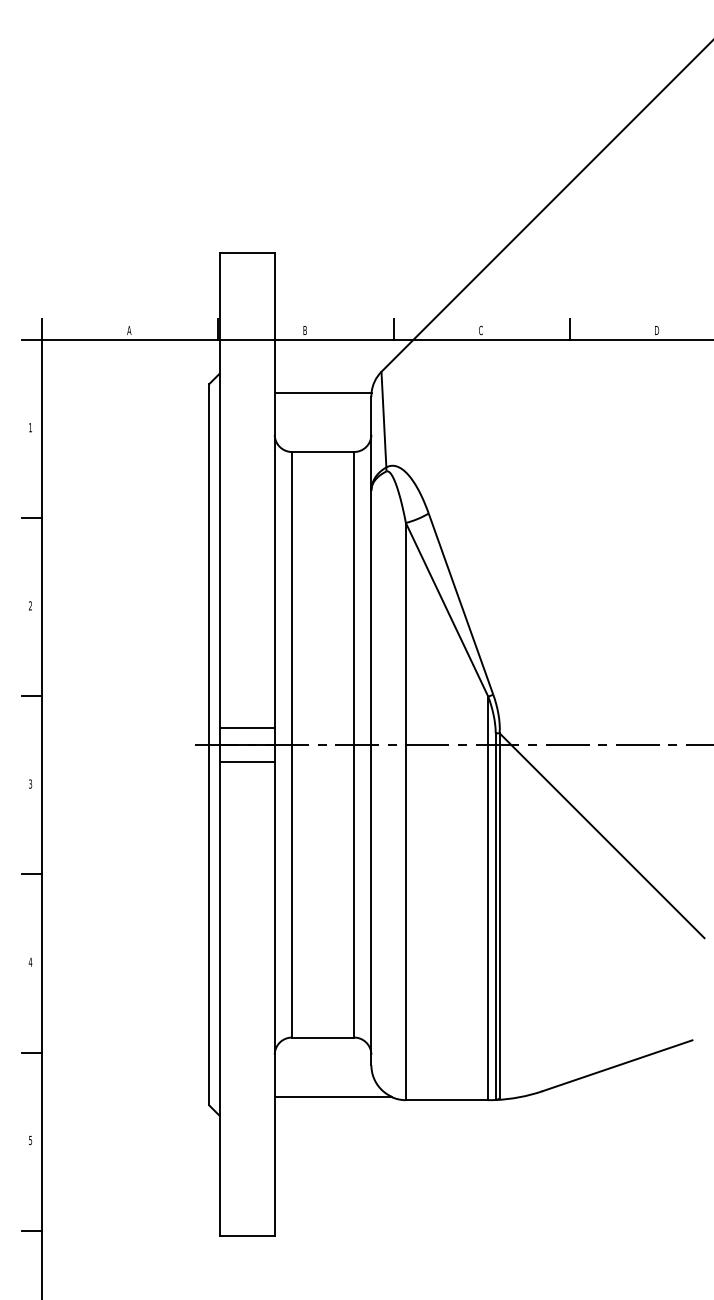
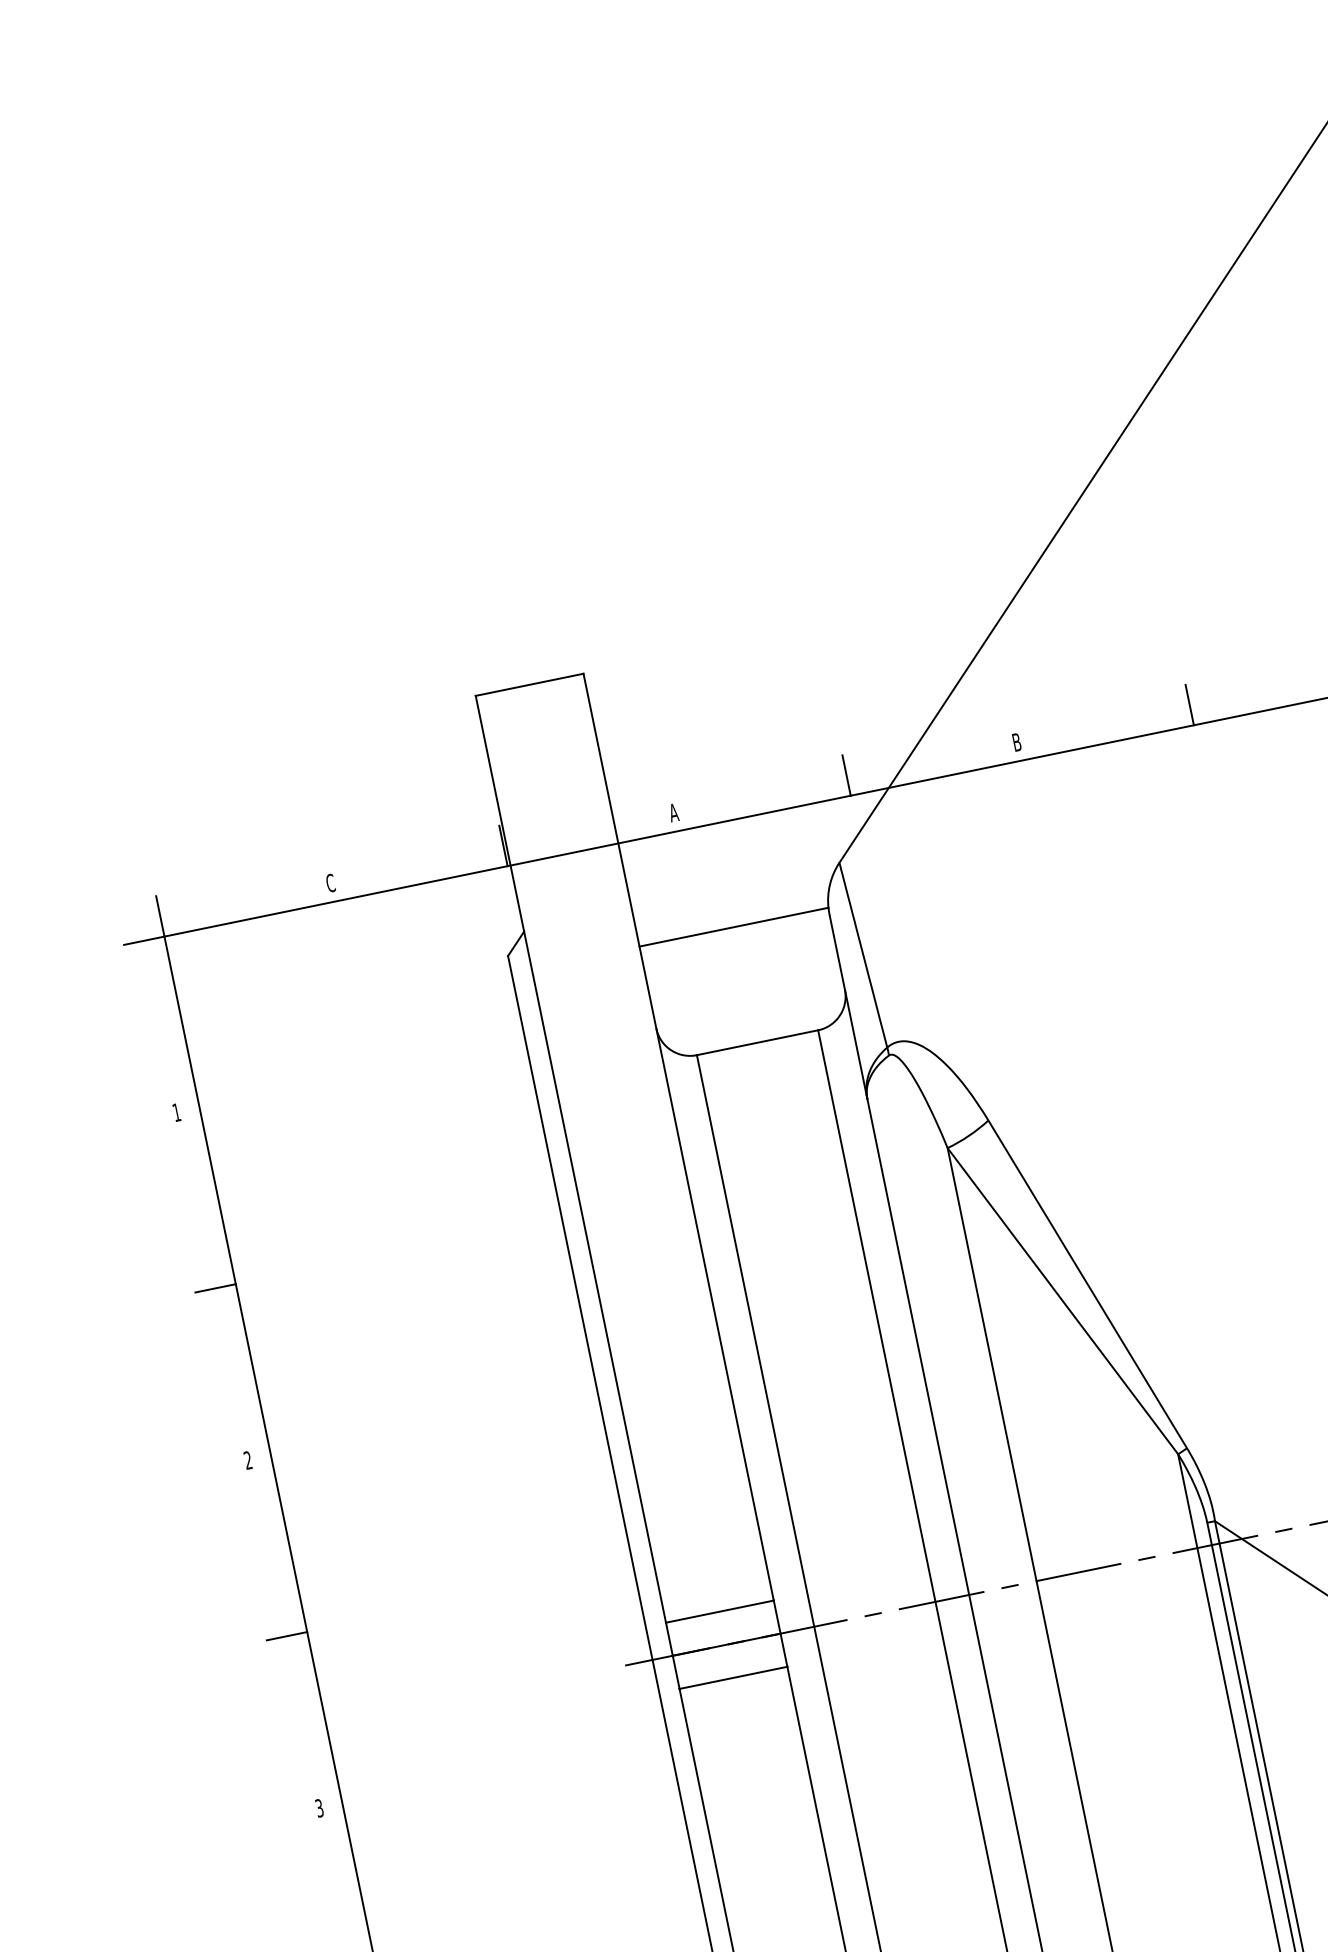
text: (129, 330) -> (330, 883), A -> C
text: (305, 330) -> (674, 812), B -> A
text: (480, 330) -> (1016, 742), C -> B

